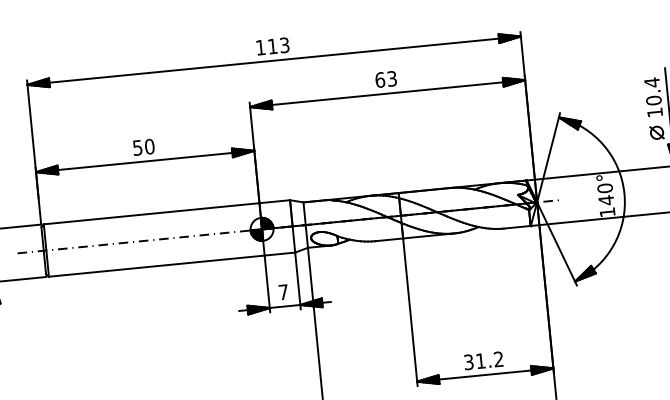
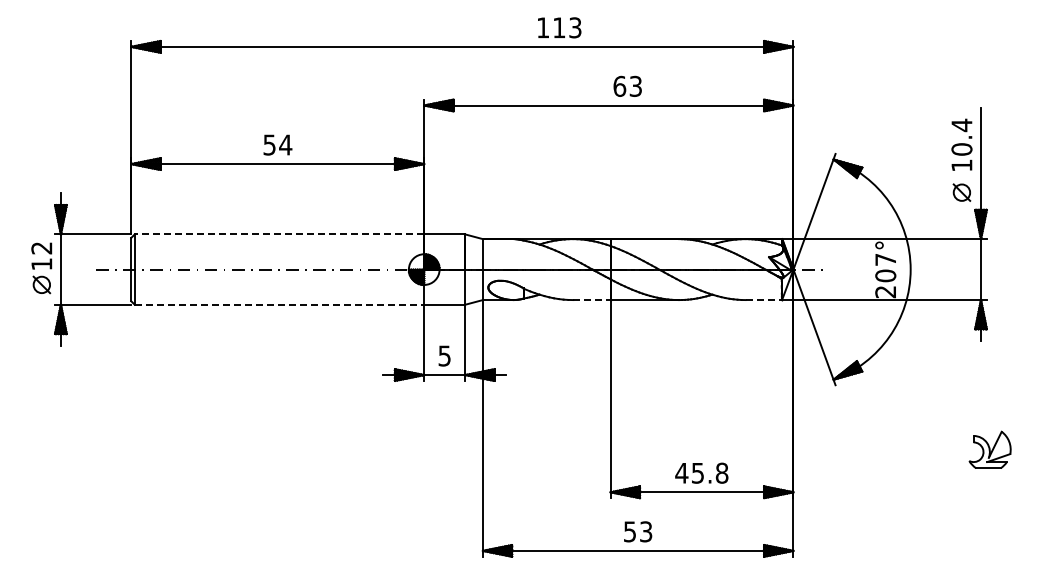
text: (272, 46) -> (559, 27), moved
text: (385, 78) -> (627, 85), moved
text: (149, 146) -> (285, 144), 50 -> 54
text: (606, 200) -> (885, 275), 140° -> 207°
line: (151, 213) -> (279, 234), solid -> dashed
line: (517, 227) -> (764, 300), solid -> dashed
line: (388, 240) -> (591, 300), solid -> dashed
line: (156, 265) -> (279, 304), solid -> dashed
text: (283, 291) -> (444, 355), 7 -> 5
text: (483, 360) -> (701, 472), 31.2 -> 45.8

